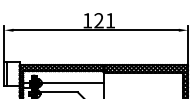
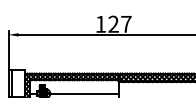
text: (110, 20) -> (126, 24), 121 -> 127

